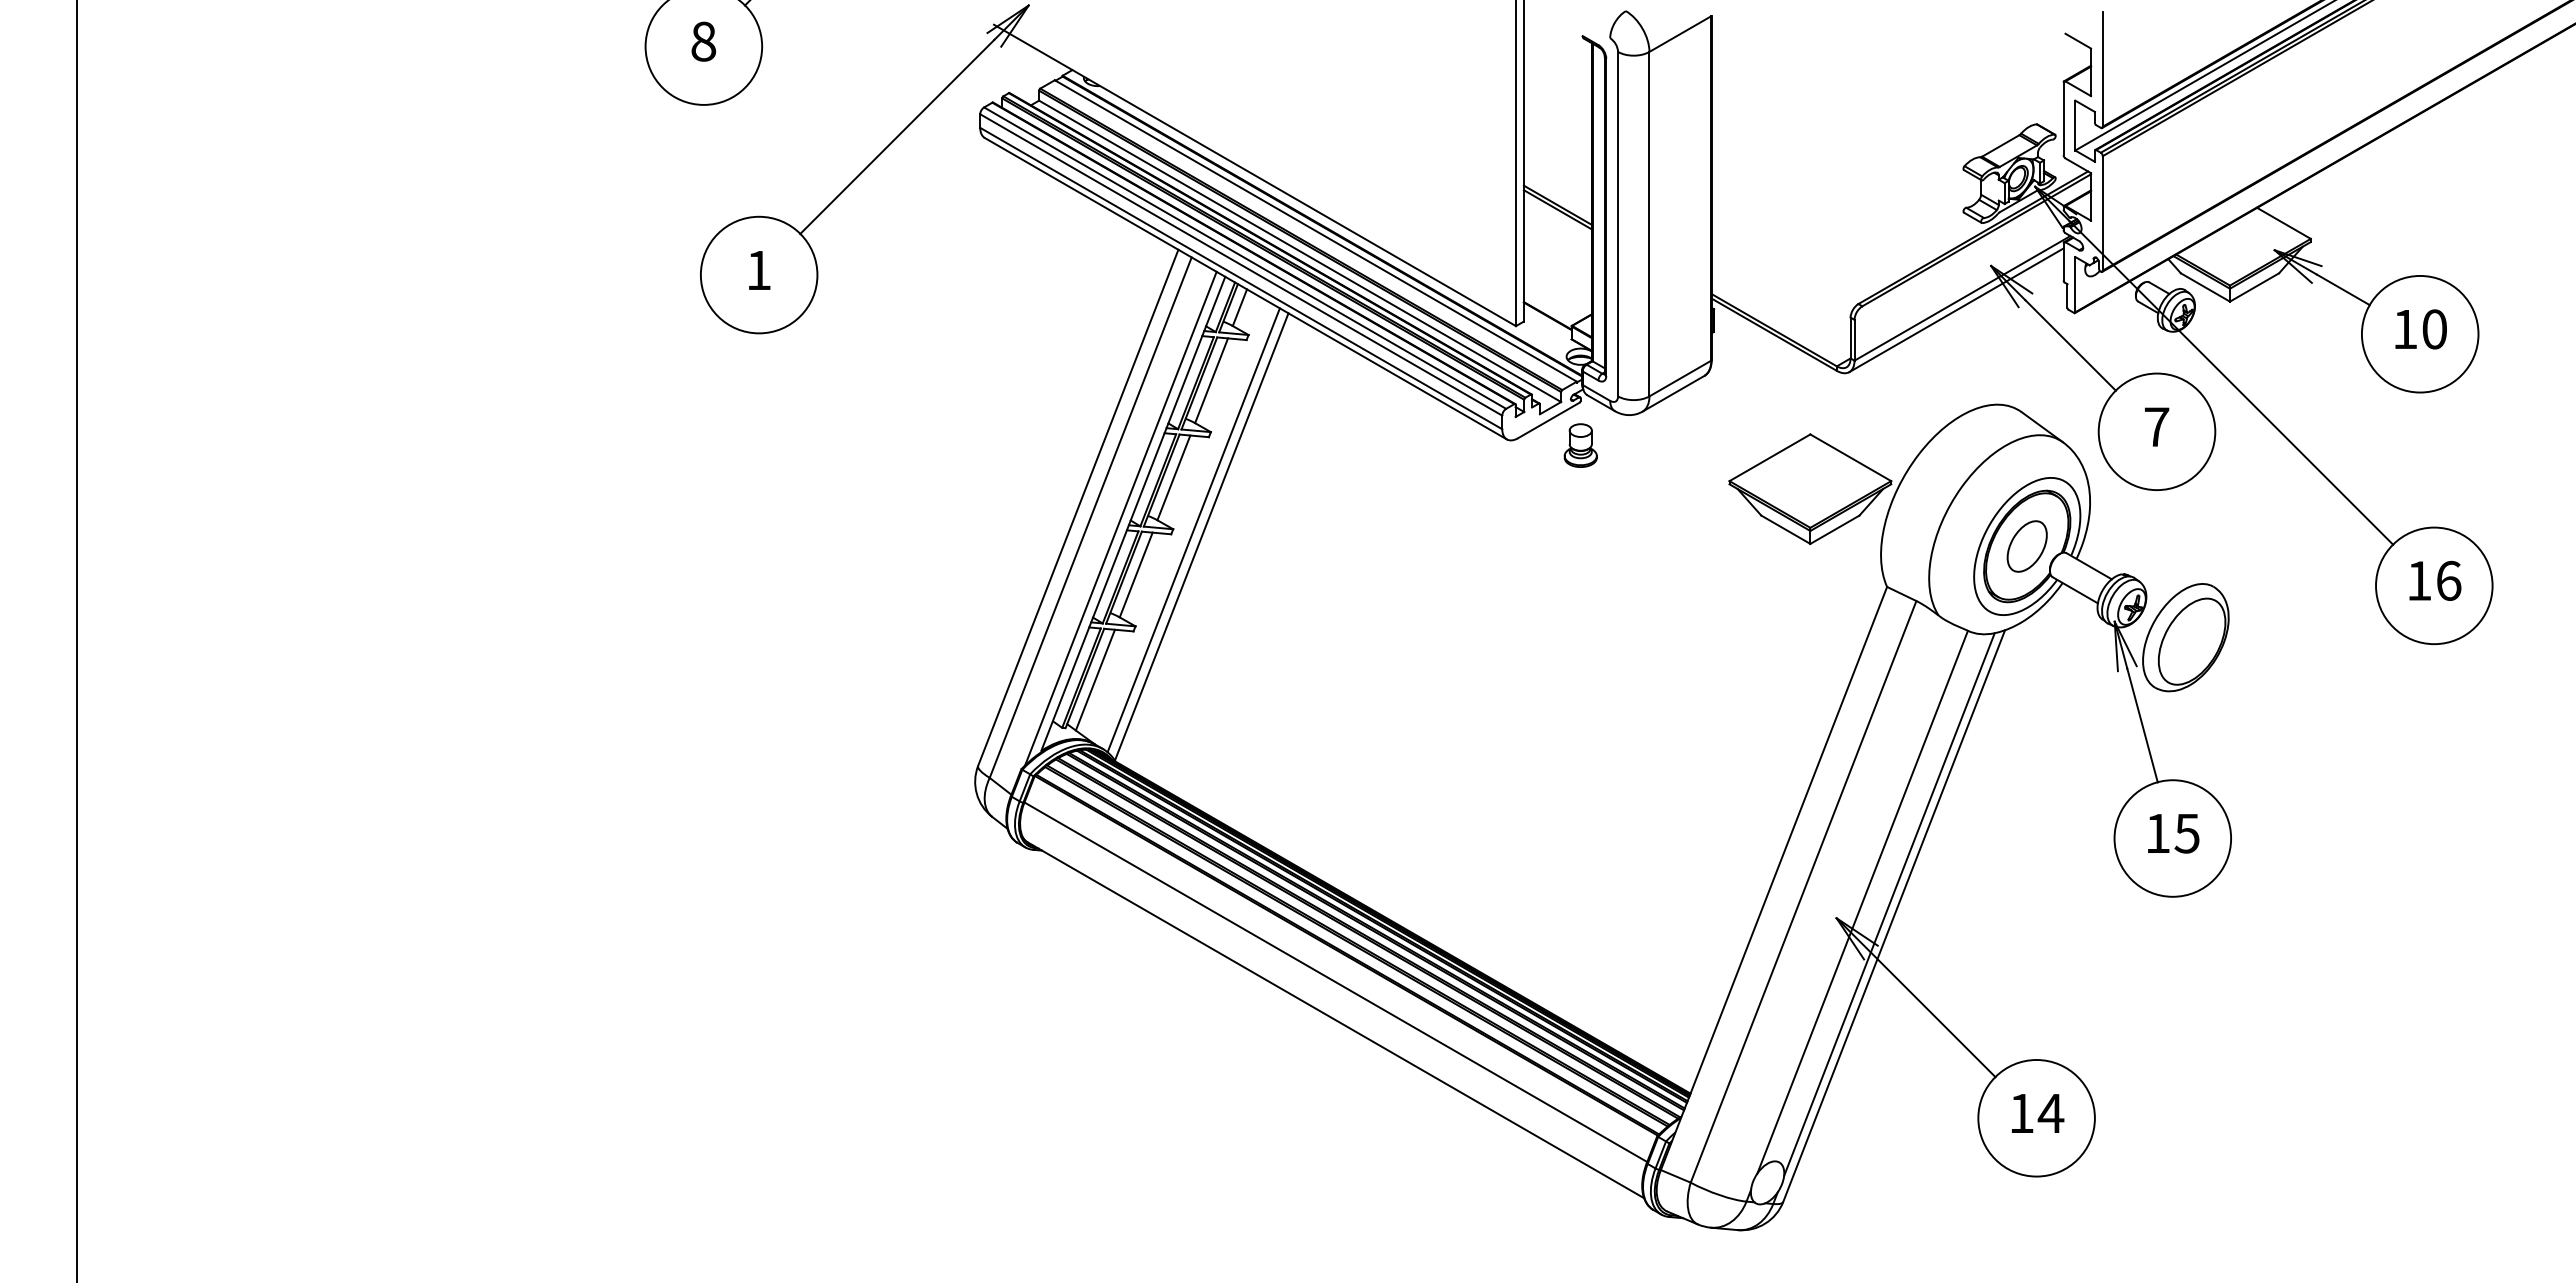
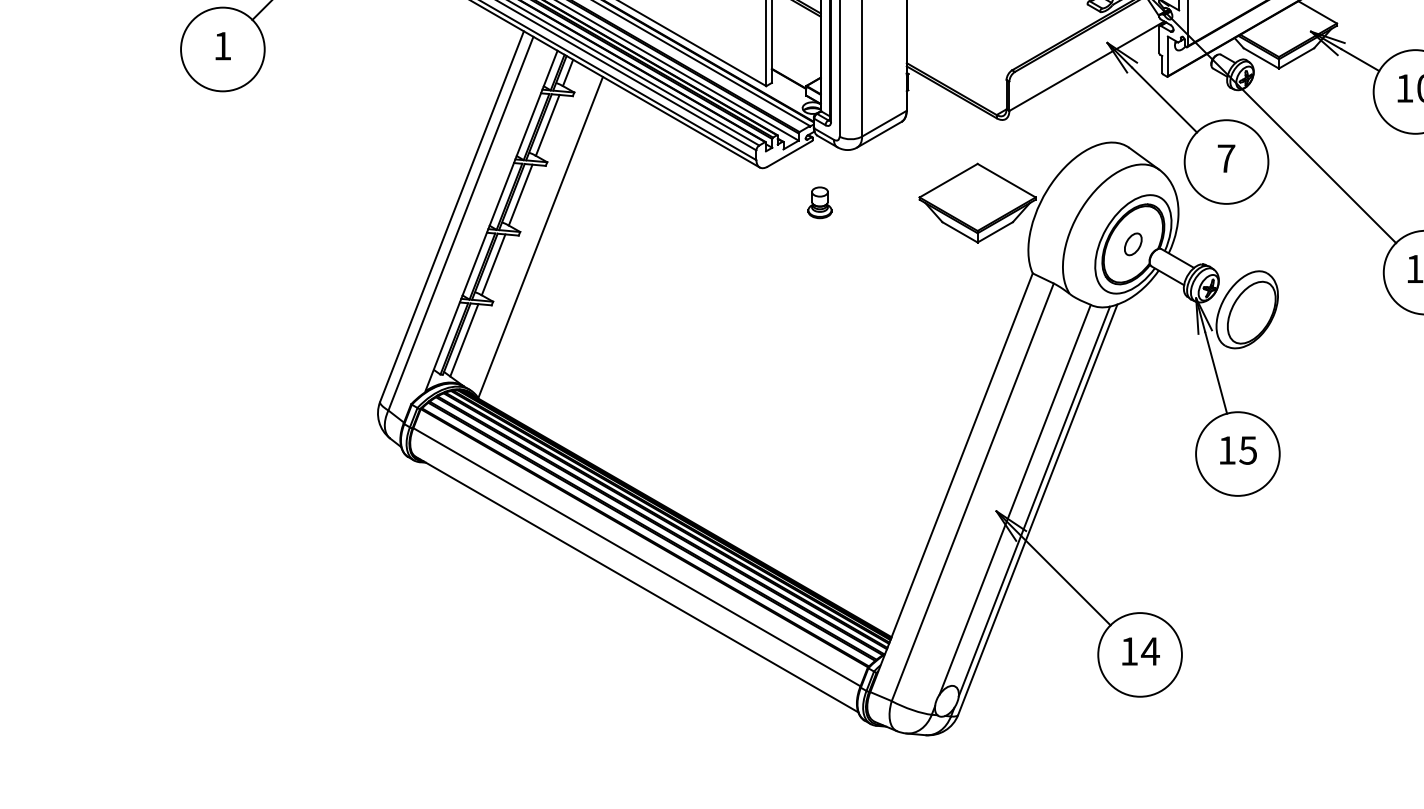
line: (1956, 310) -> (1082, 74), removed
part: (1580, 445) -> (819, 202), moved
line: (1120, 518) -> (482, 224), removed
line: (1193, 530) -> (534, 232), removed
part: (2026, 546) -> (1132, 244), size x0.6

